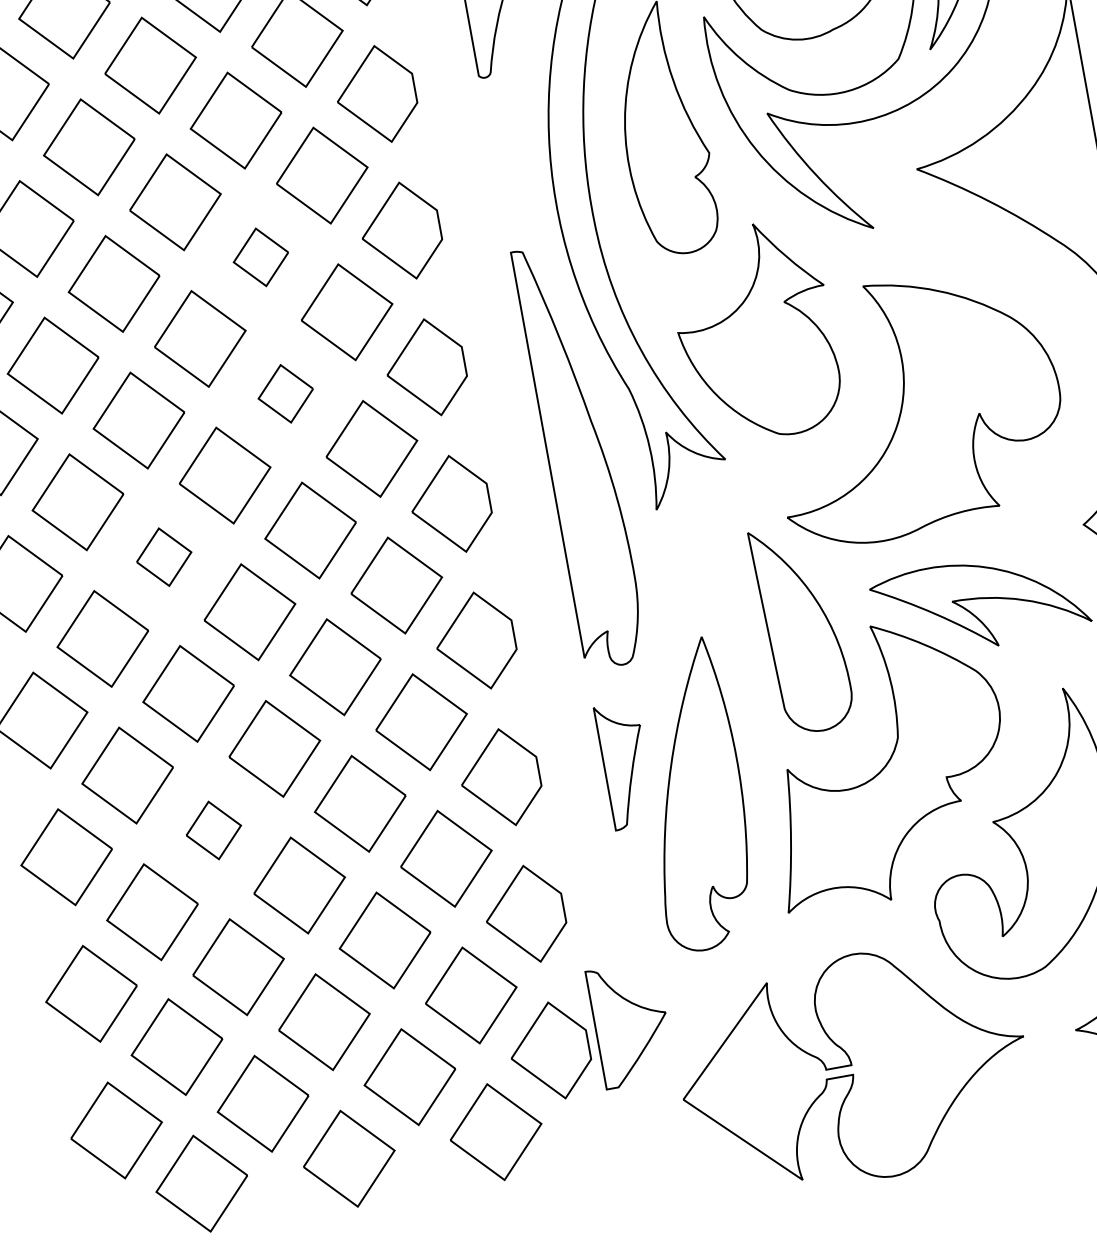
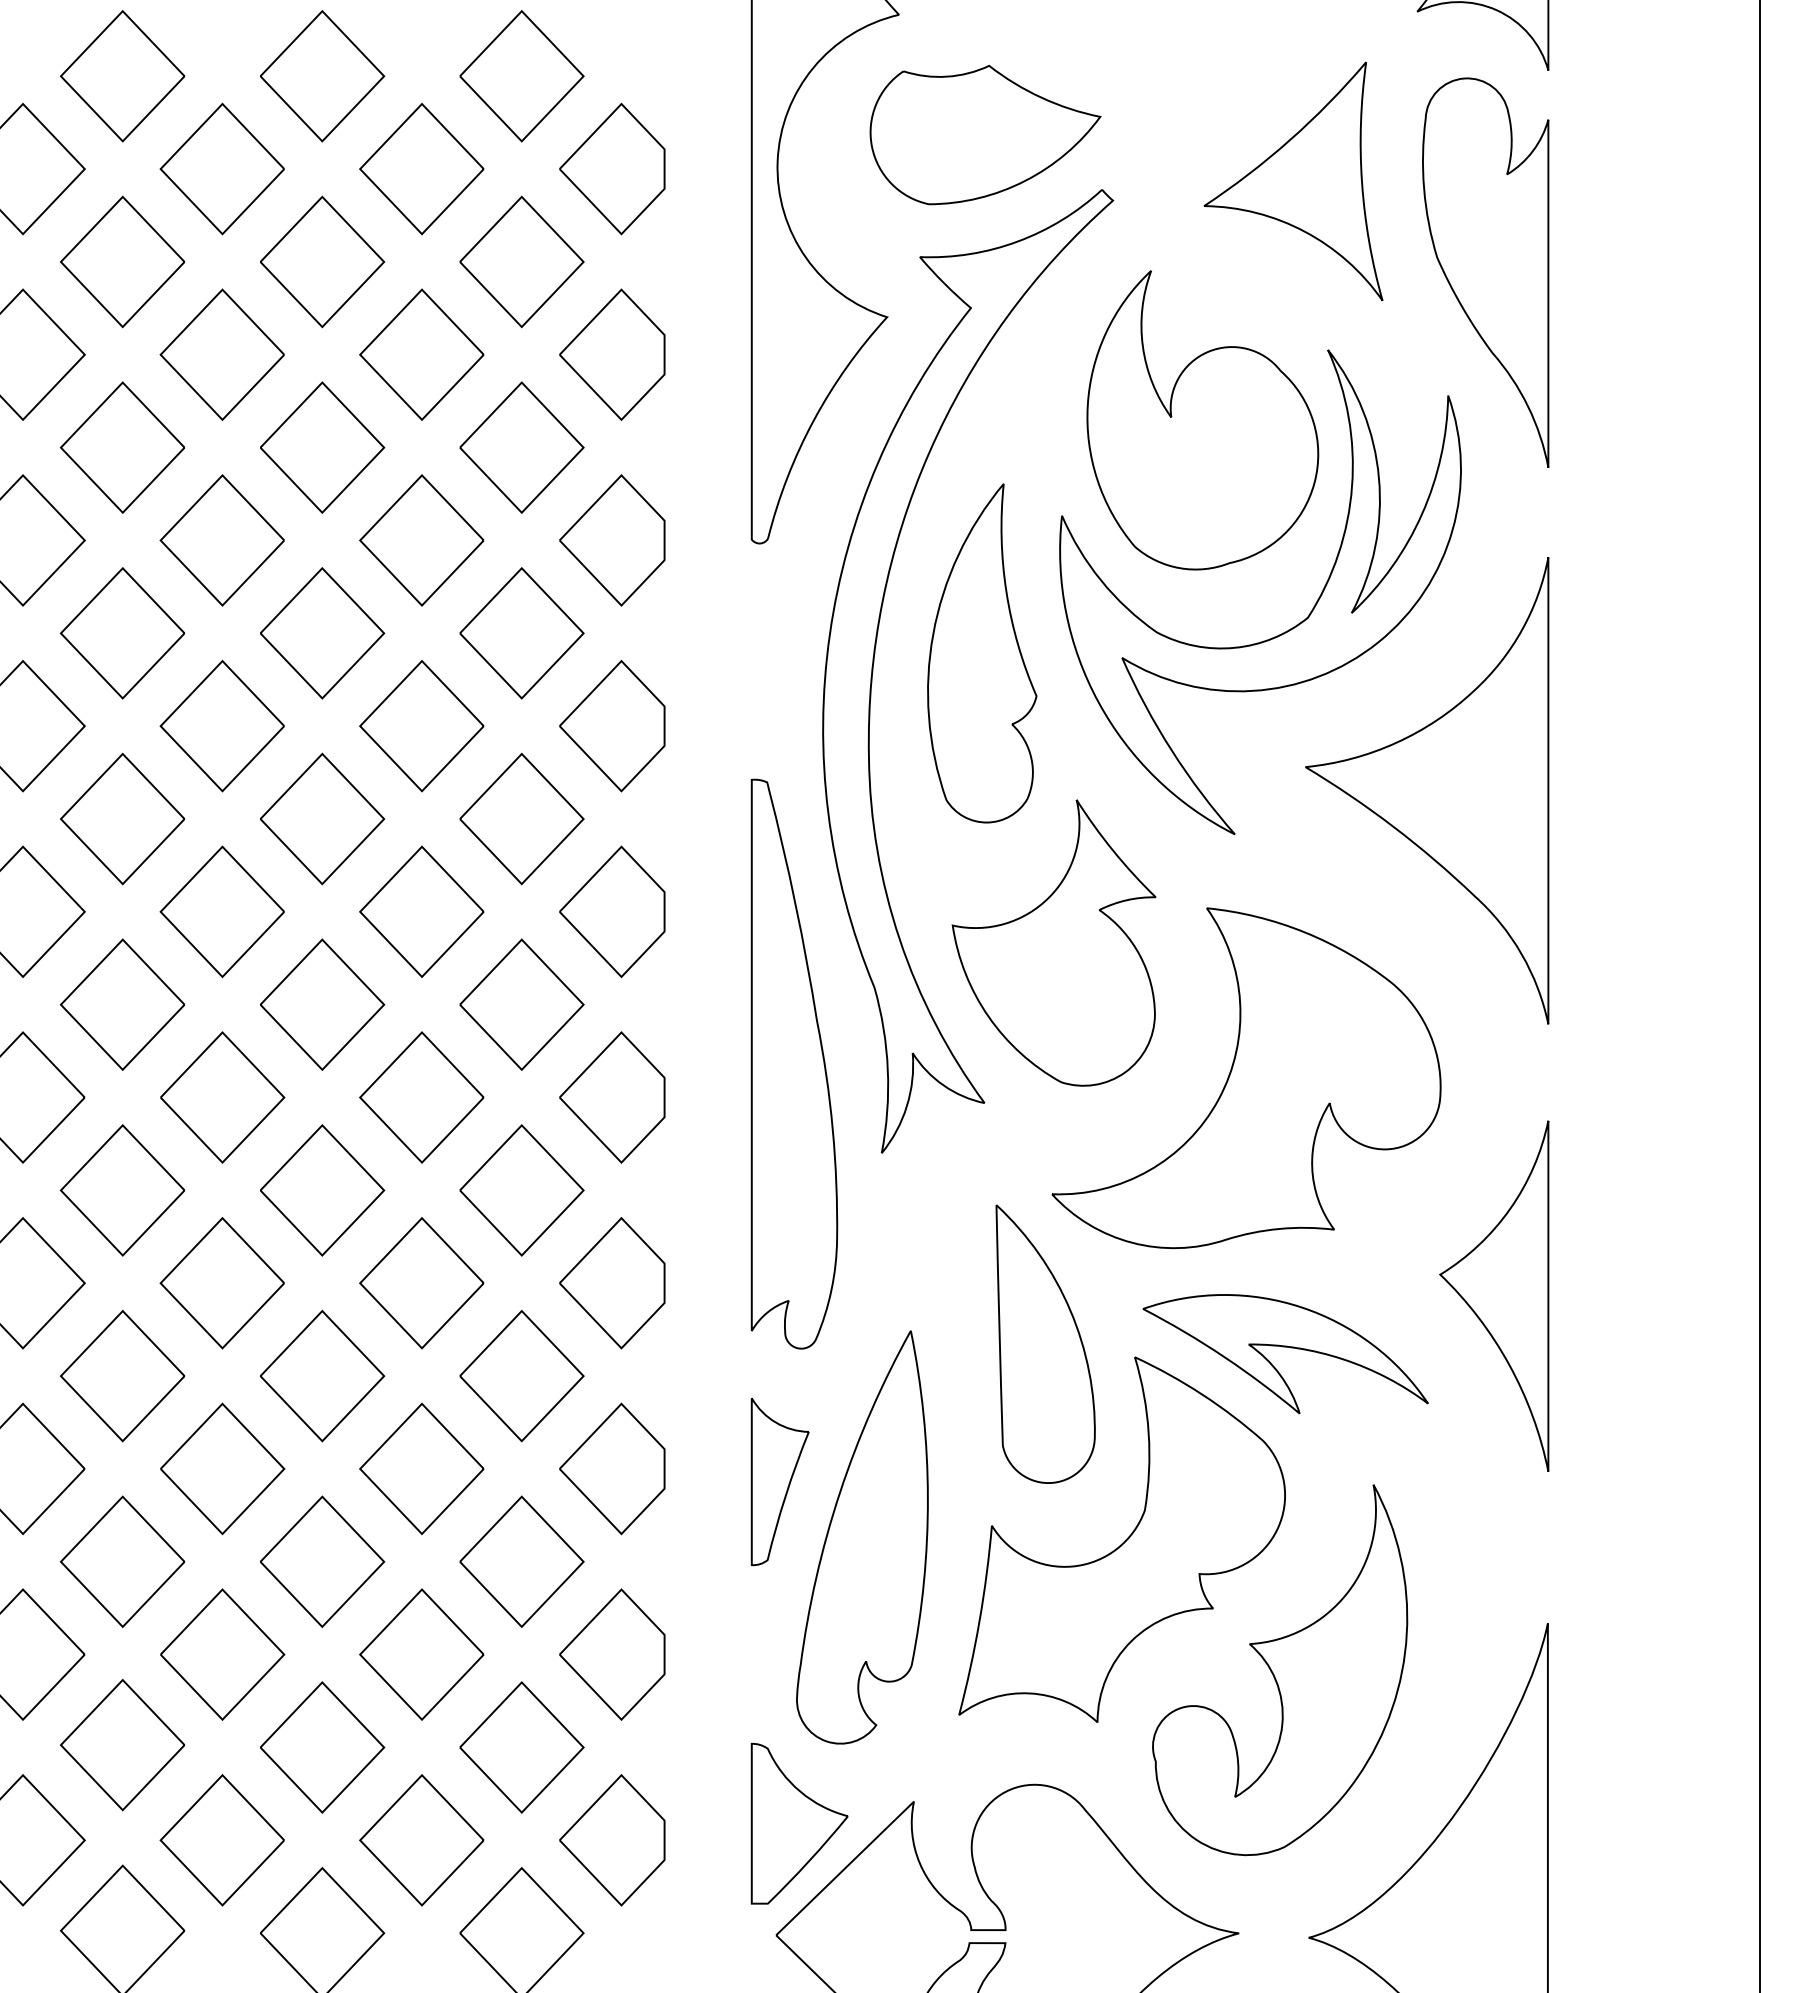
part: (260, 257) -> (421, 726), size x1.67
part: (285, 393) -> (421, 911), size x1.67
part: (163, 557) -> (222, 1097), size x1.67
part: (213, 830) -> (222, 1468), size x1.67
part: (631, 1024) -> (799, 1823), moved

